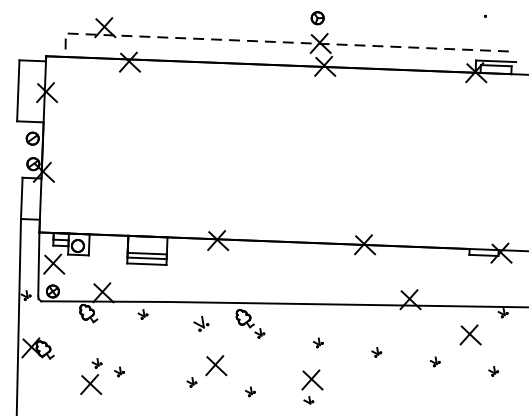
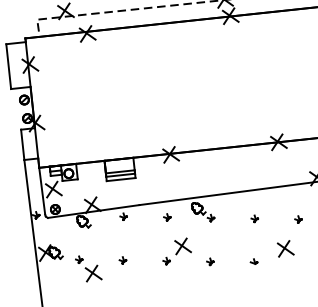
part: (201, 323) -> (167, 217), size x0.62
part: (96, 363) -> (78, 259), moved
part: (119, 371) -> (122, 260), moved
part: (312, 379) -> (285, 248), moved

